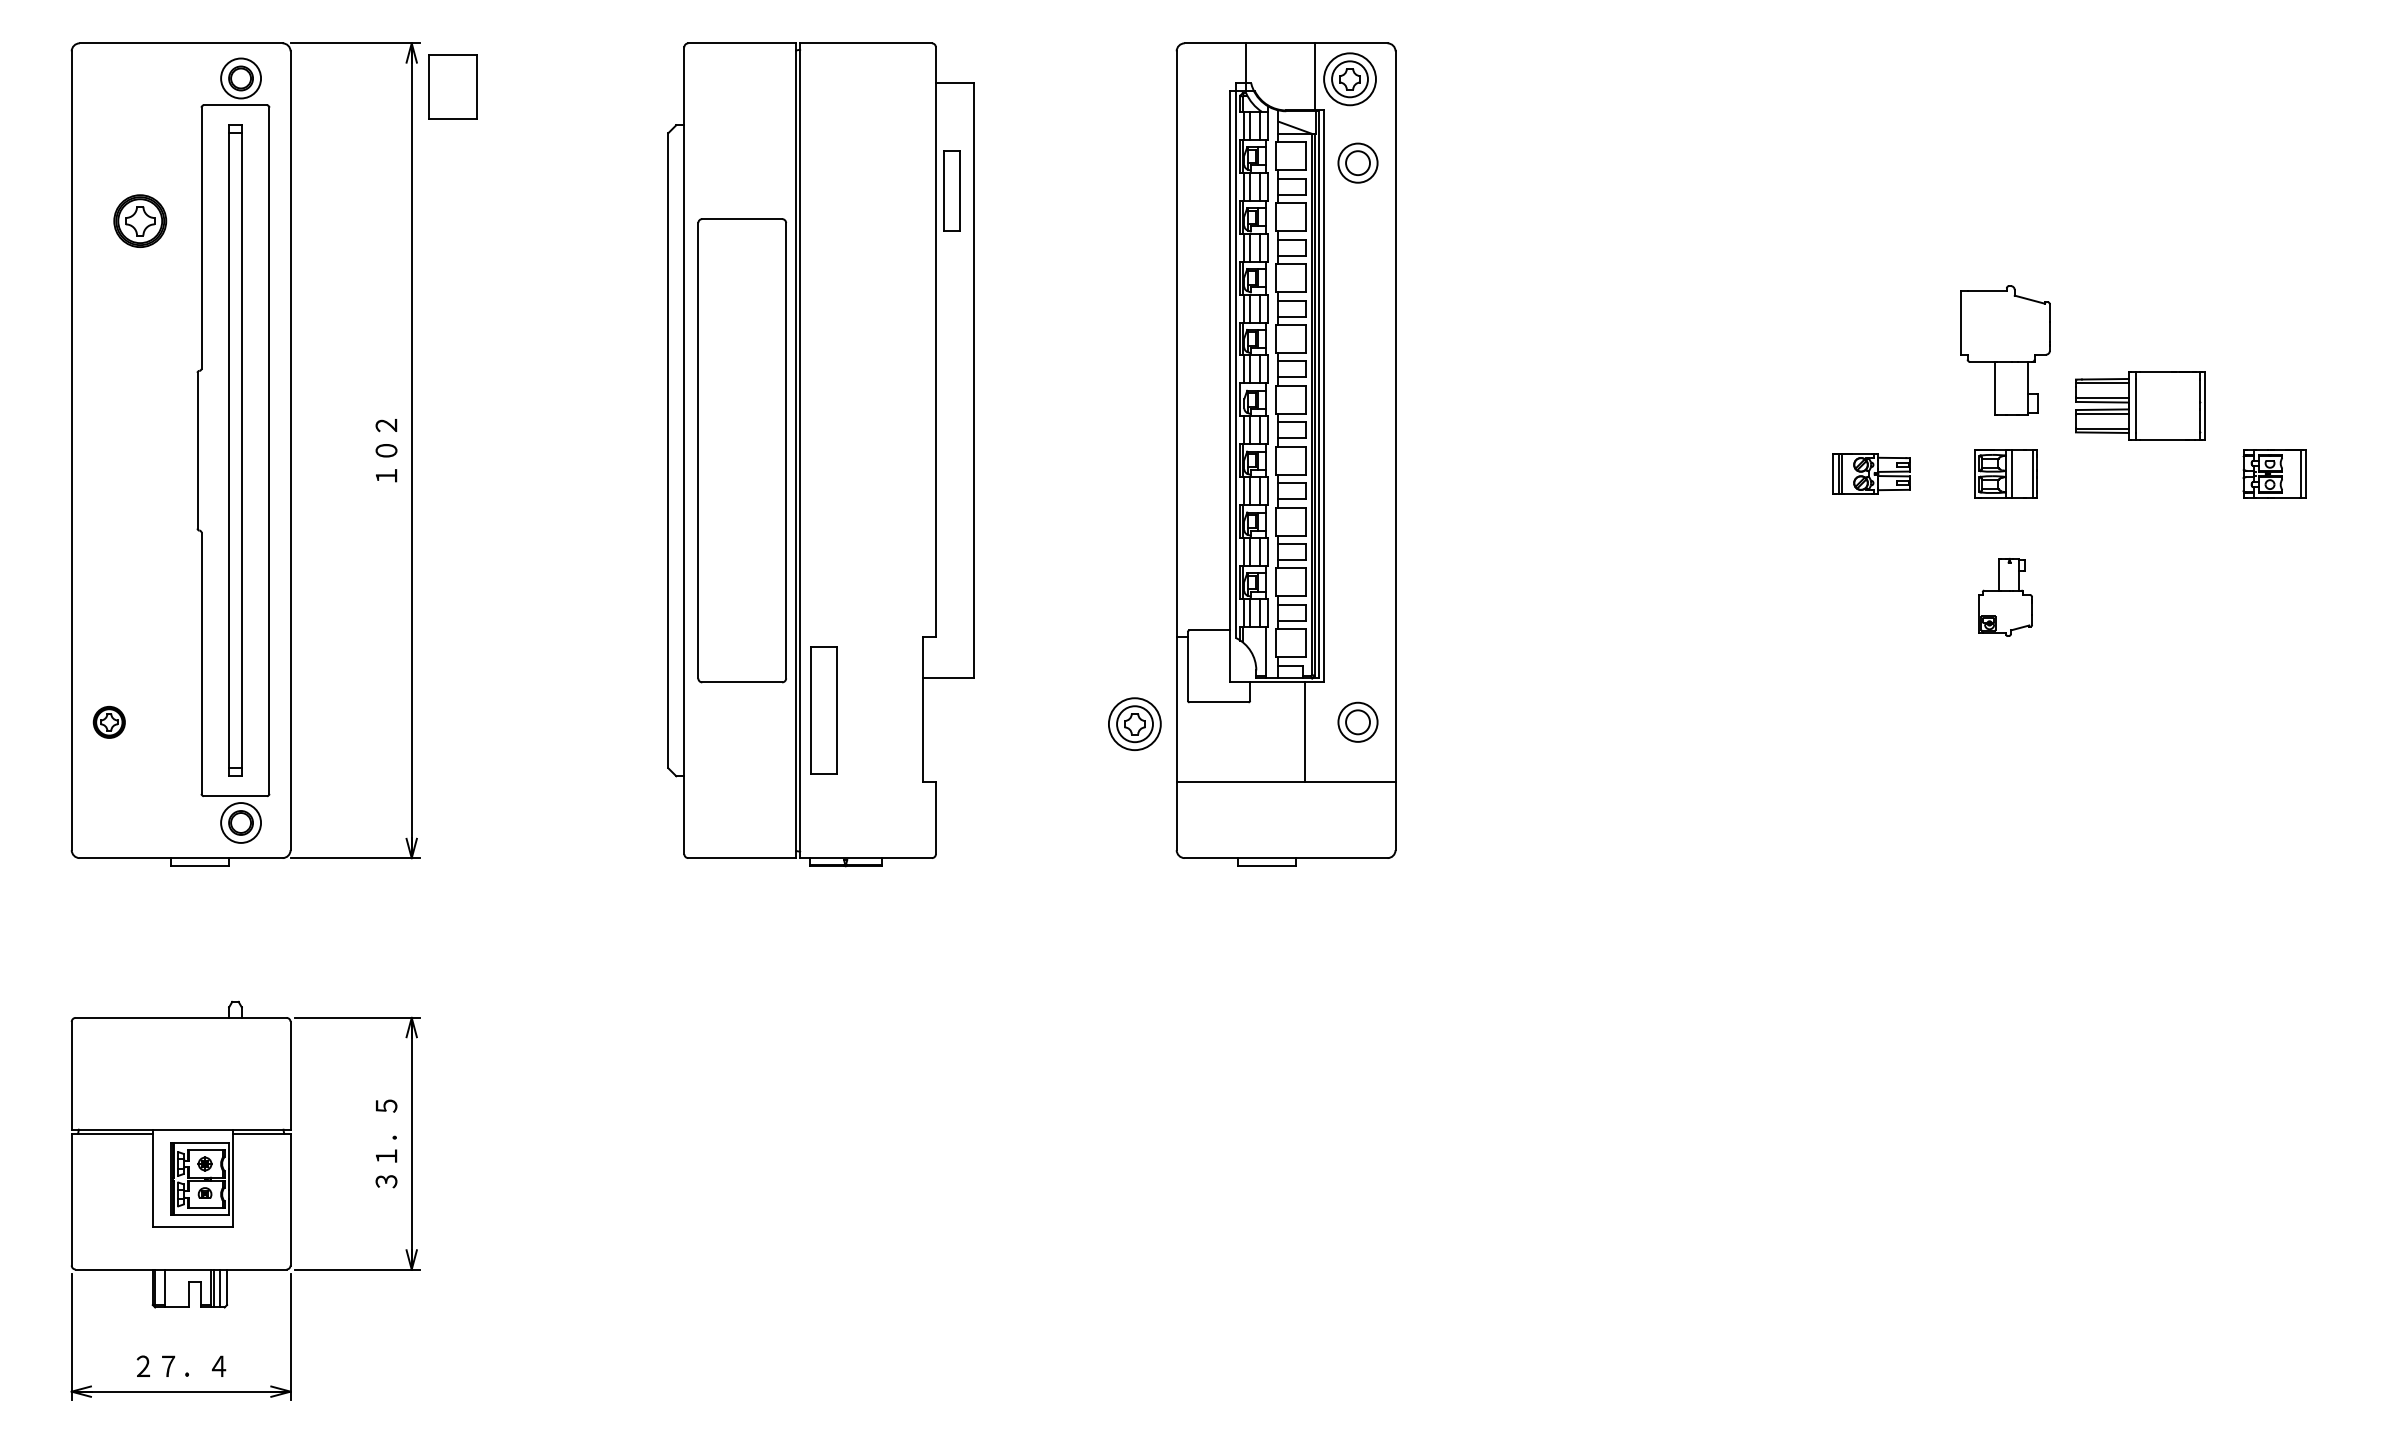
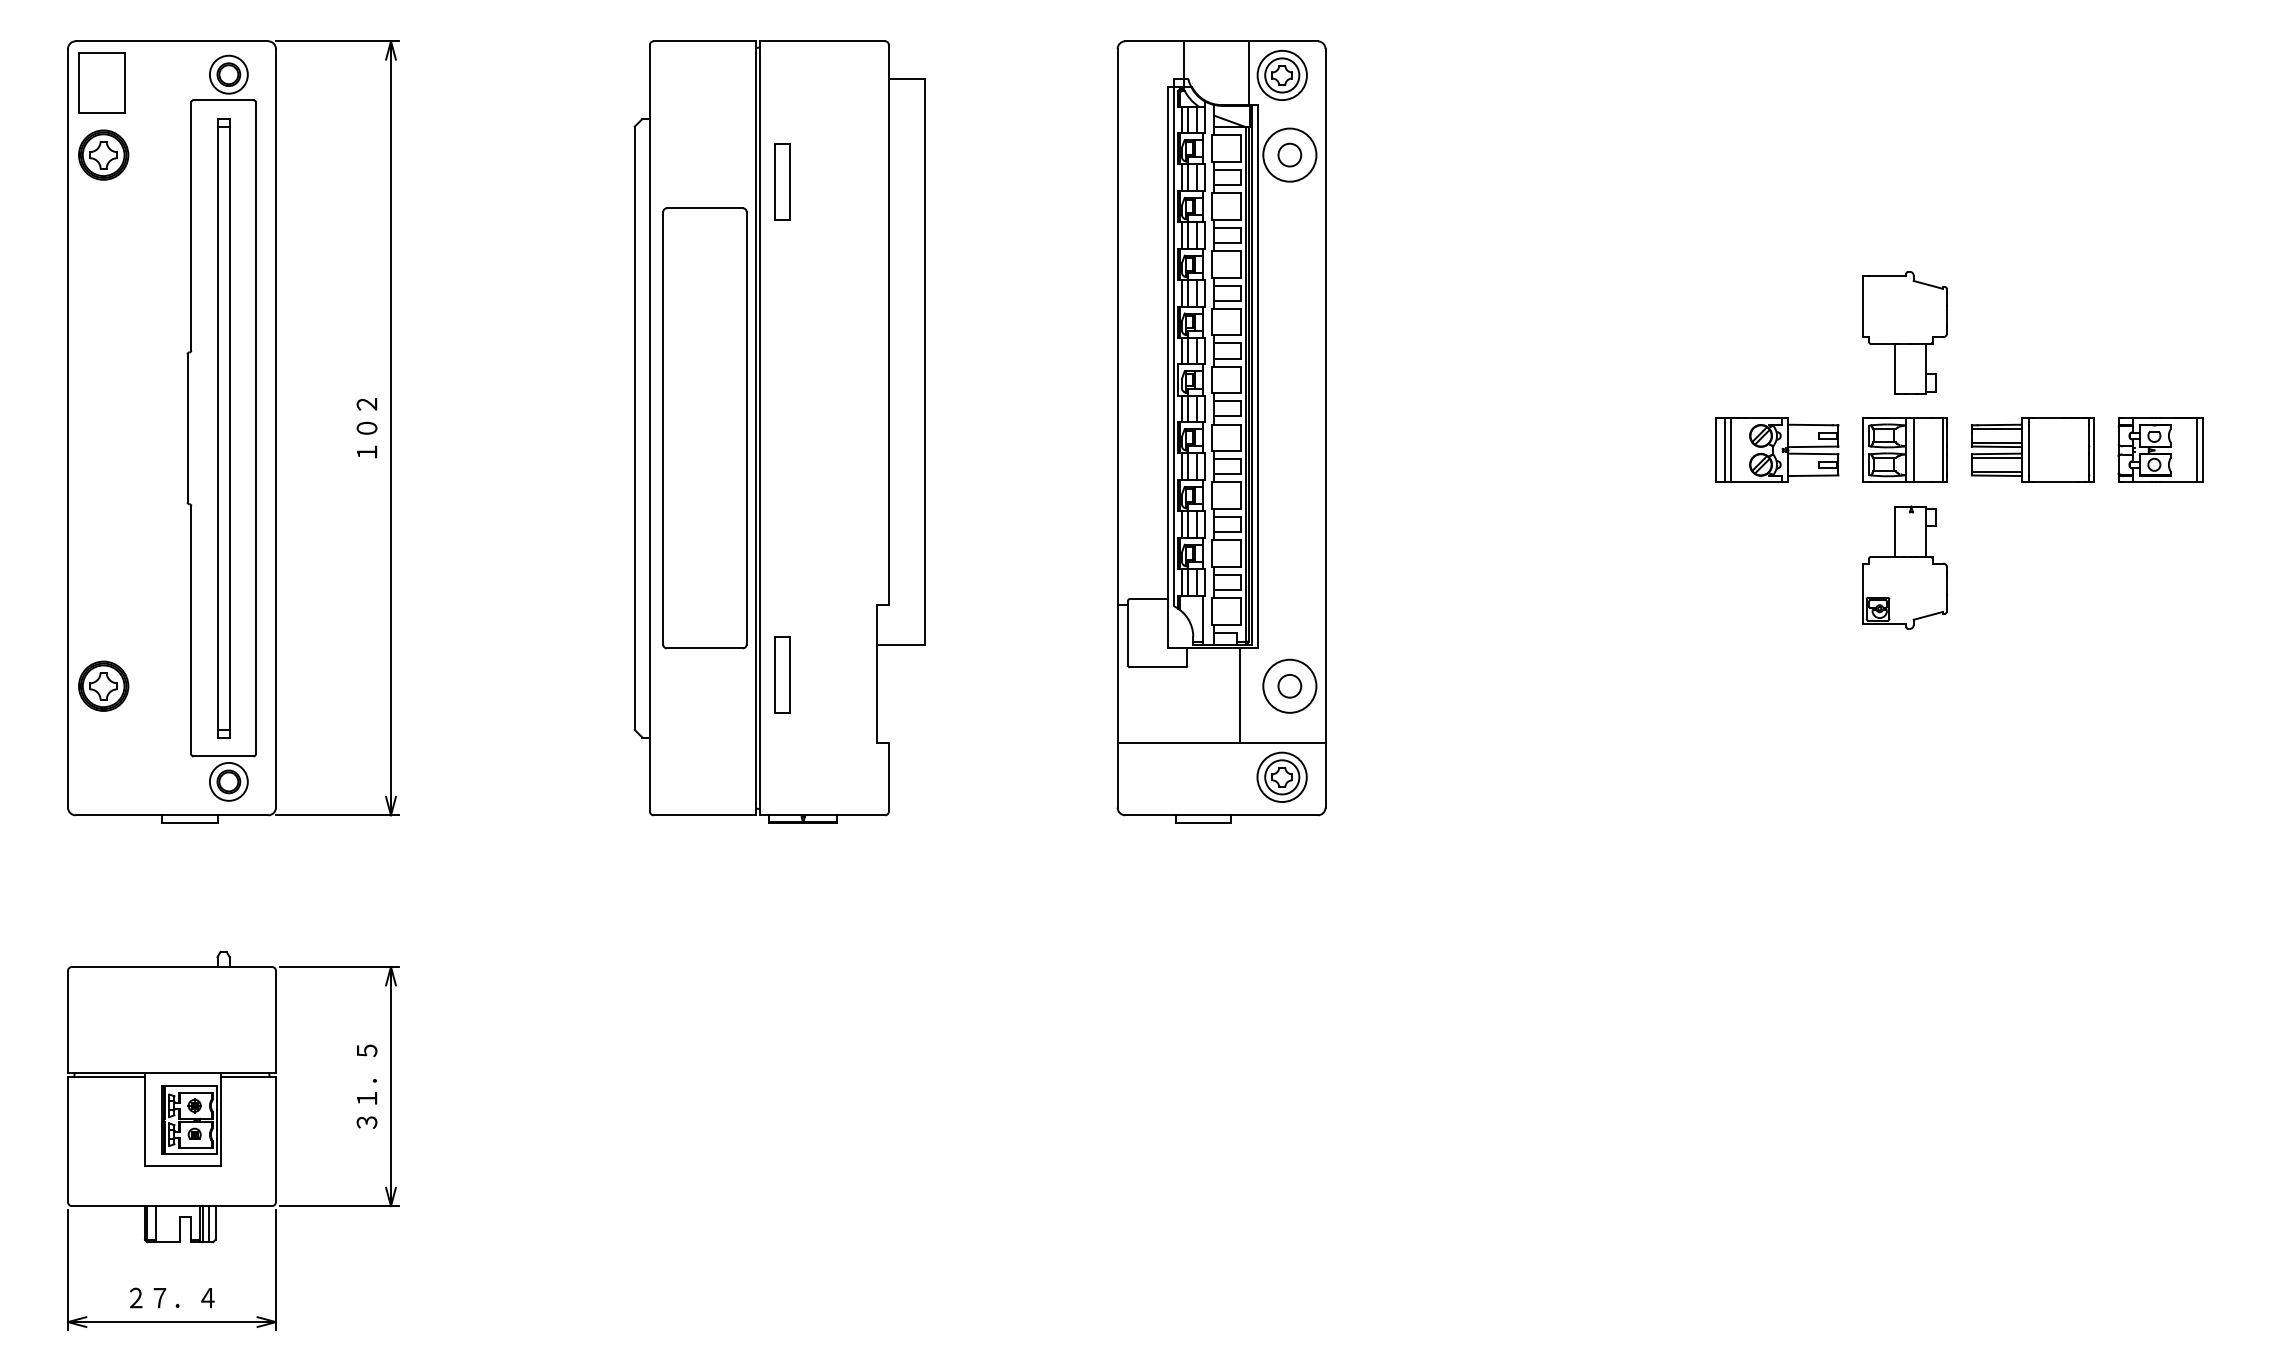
part: (452, 86) -> (102, 82), moved
circle: (1357, 163) -> (1289, 155), size x1.43
part: (951, 190) -> (782, 181), moved
part: (140, 220) -> (103, 154), moved
part: (2140, 405) -> (2033, 449), moved
part: (1871, 473) -> (1777, 449), size x1.67
part: (2005, 473) -> (1904, 449), size x1.43
part: (2274, 473) -> (2160, 449), size x1.43
part: (2005, 597) -> (1904, 567), size x1.67
part: (823, 709) -> (782, 674), size x0.62
part: (109, 722) -> (103, 686), size x1.67
circle: (1357, 722) -> (1289, 686), size x1.43
part: (1134, 723) -> (1281, 776), moved

